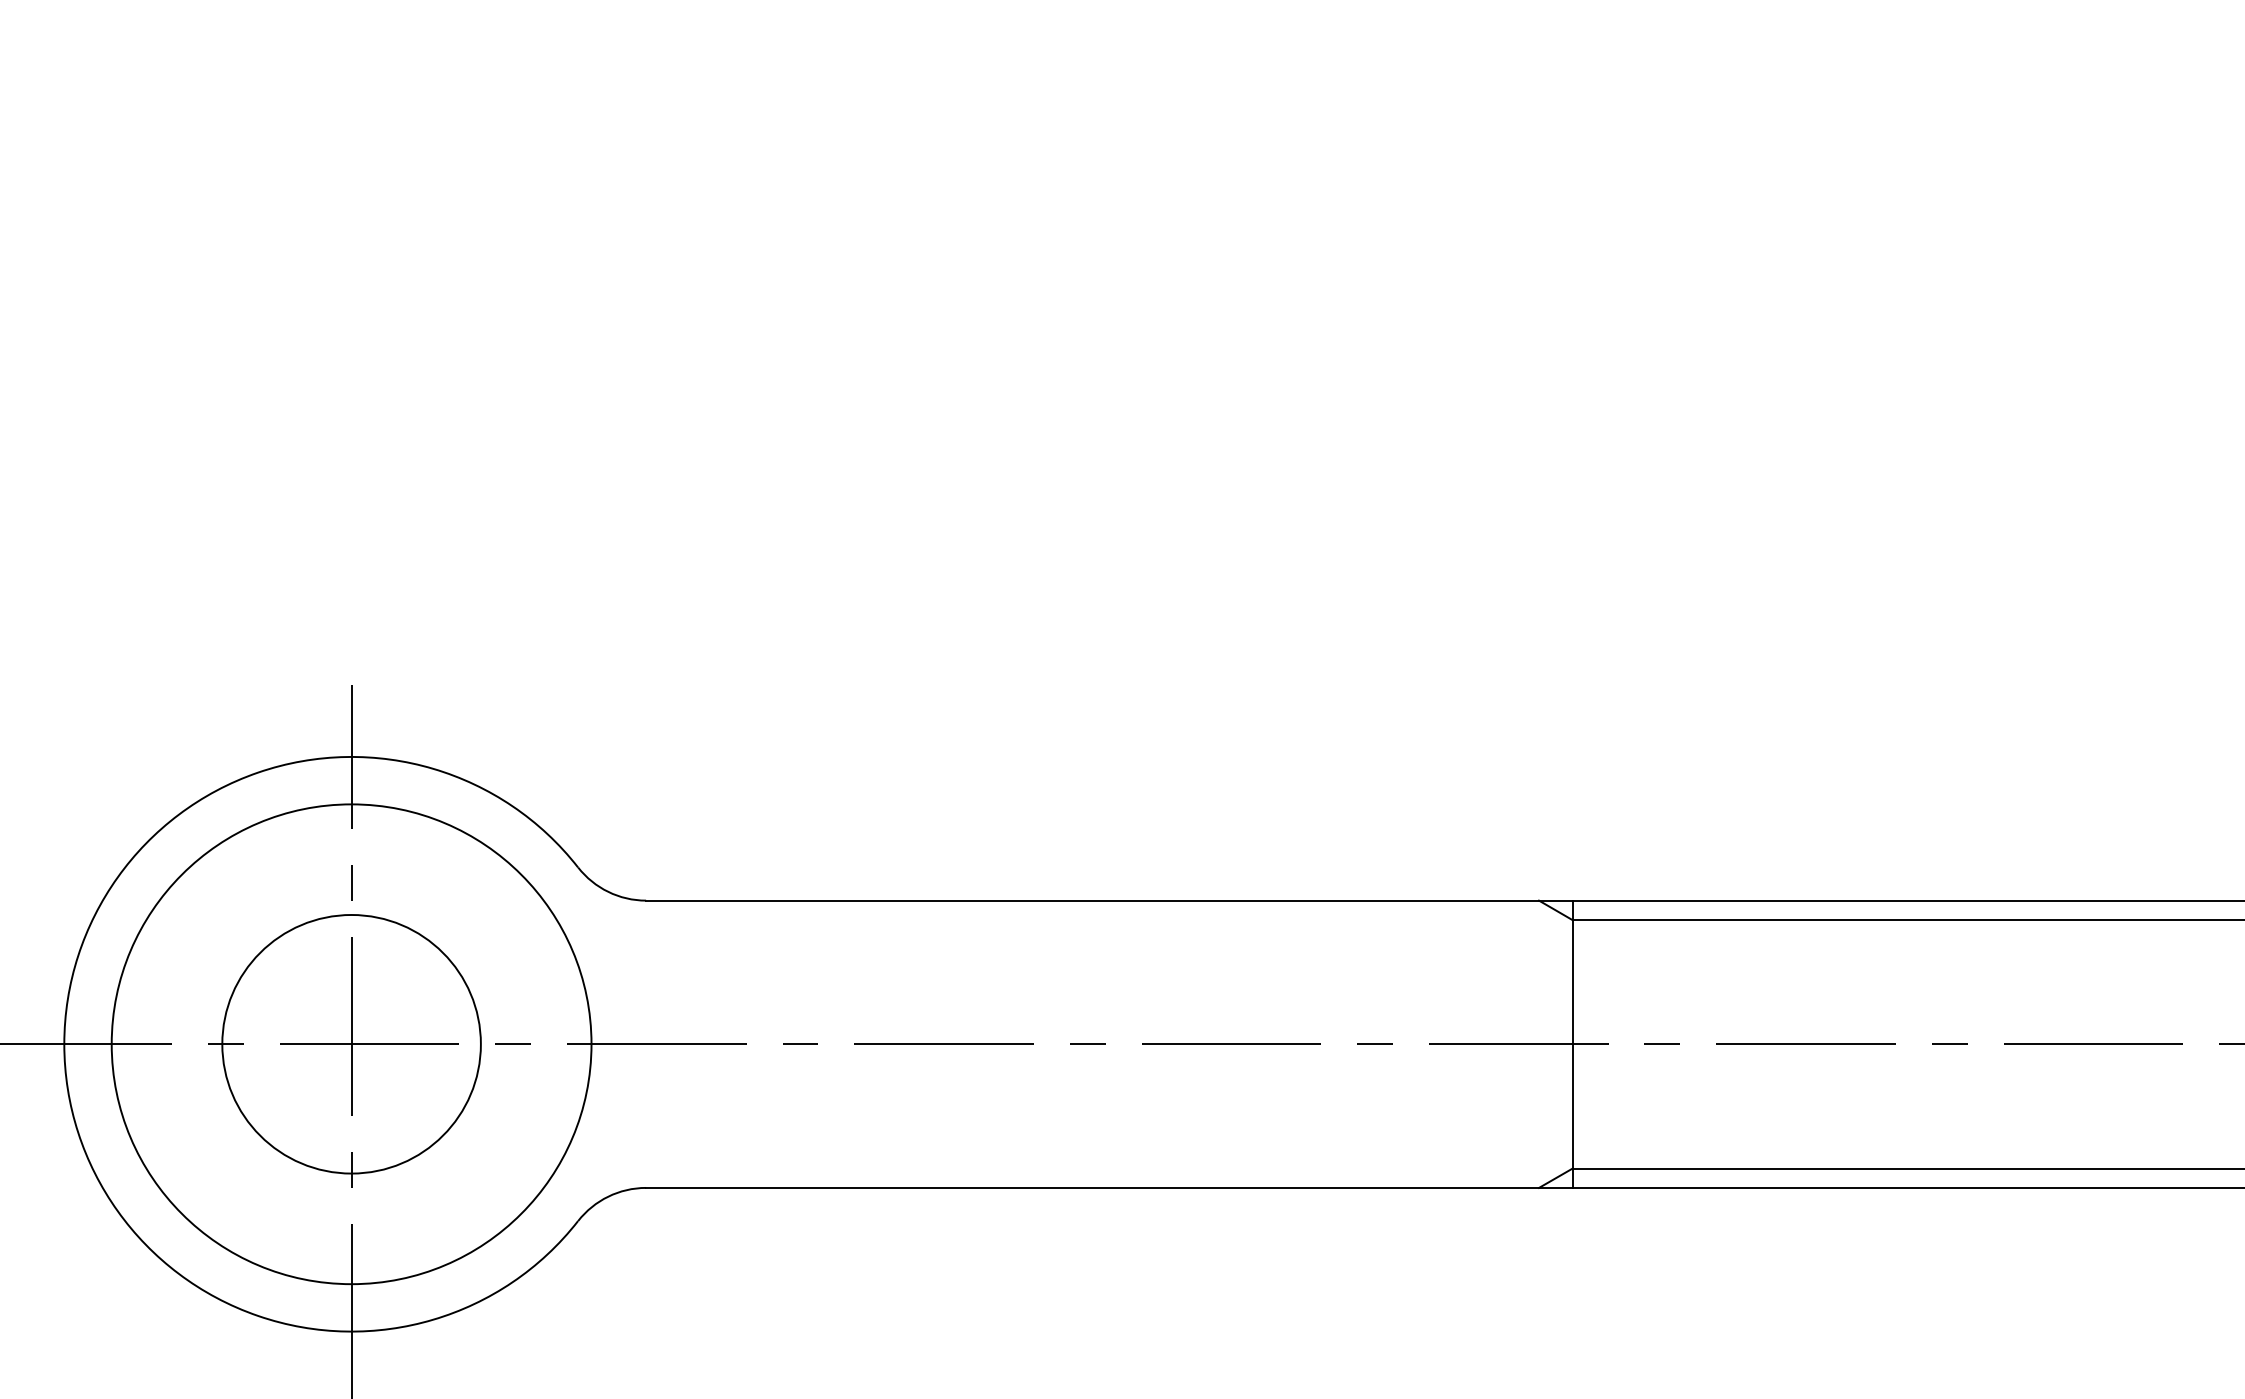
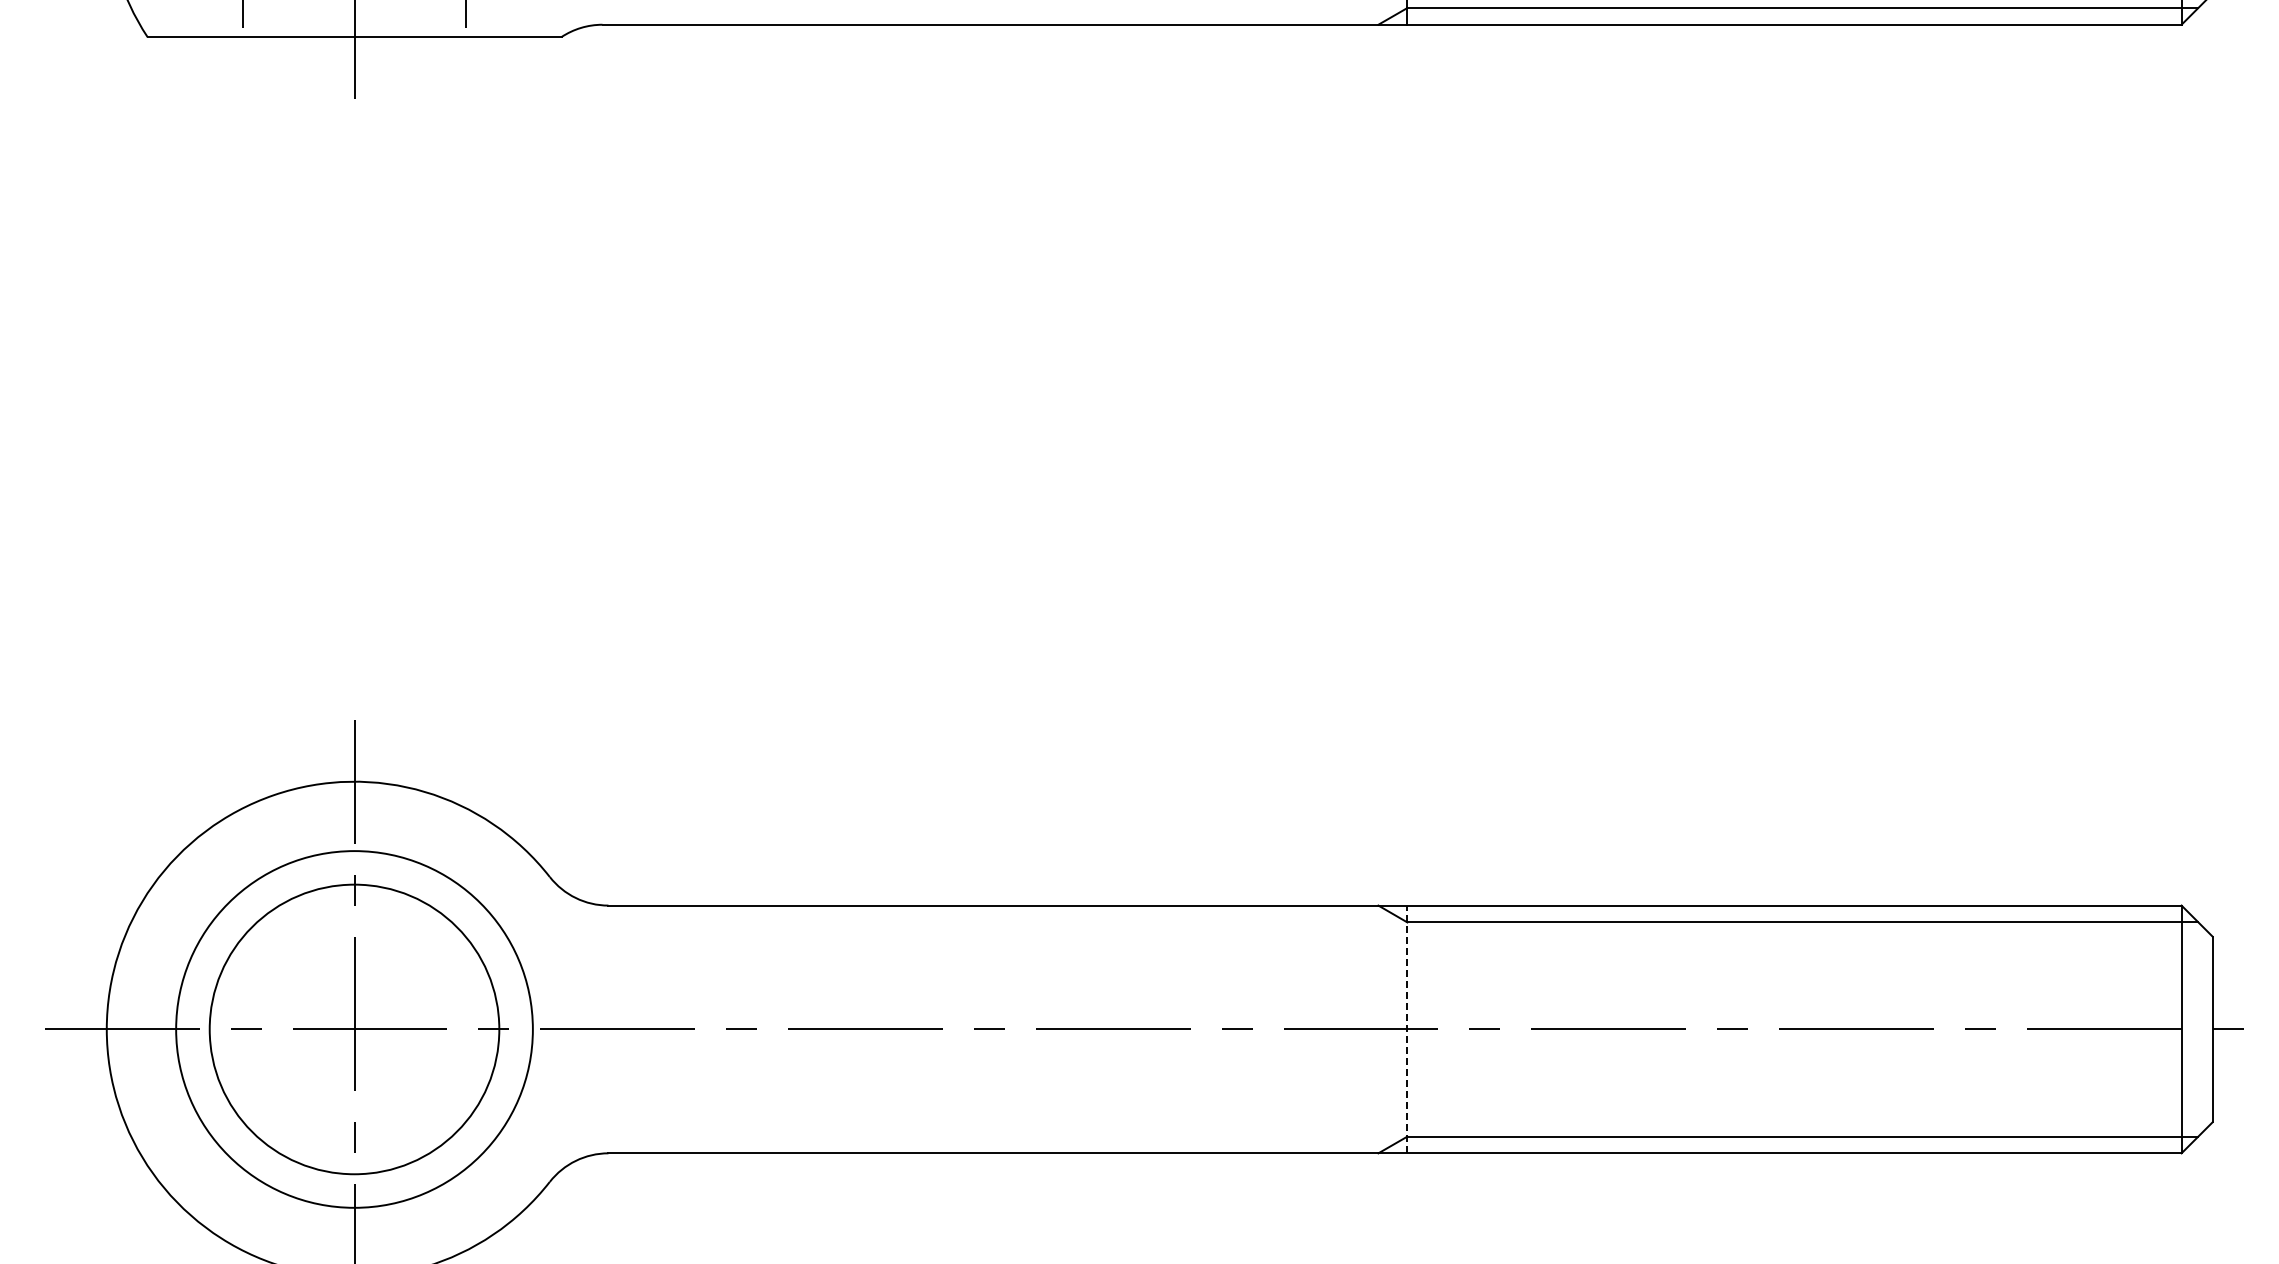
circle: (351, 1043) -> (354, 1028), size x1.6
circle: (351, 1044) -> (354, 1029), size x0.7
line: (1572, 1044) -> (1407, 1029), solid -> dashed

